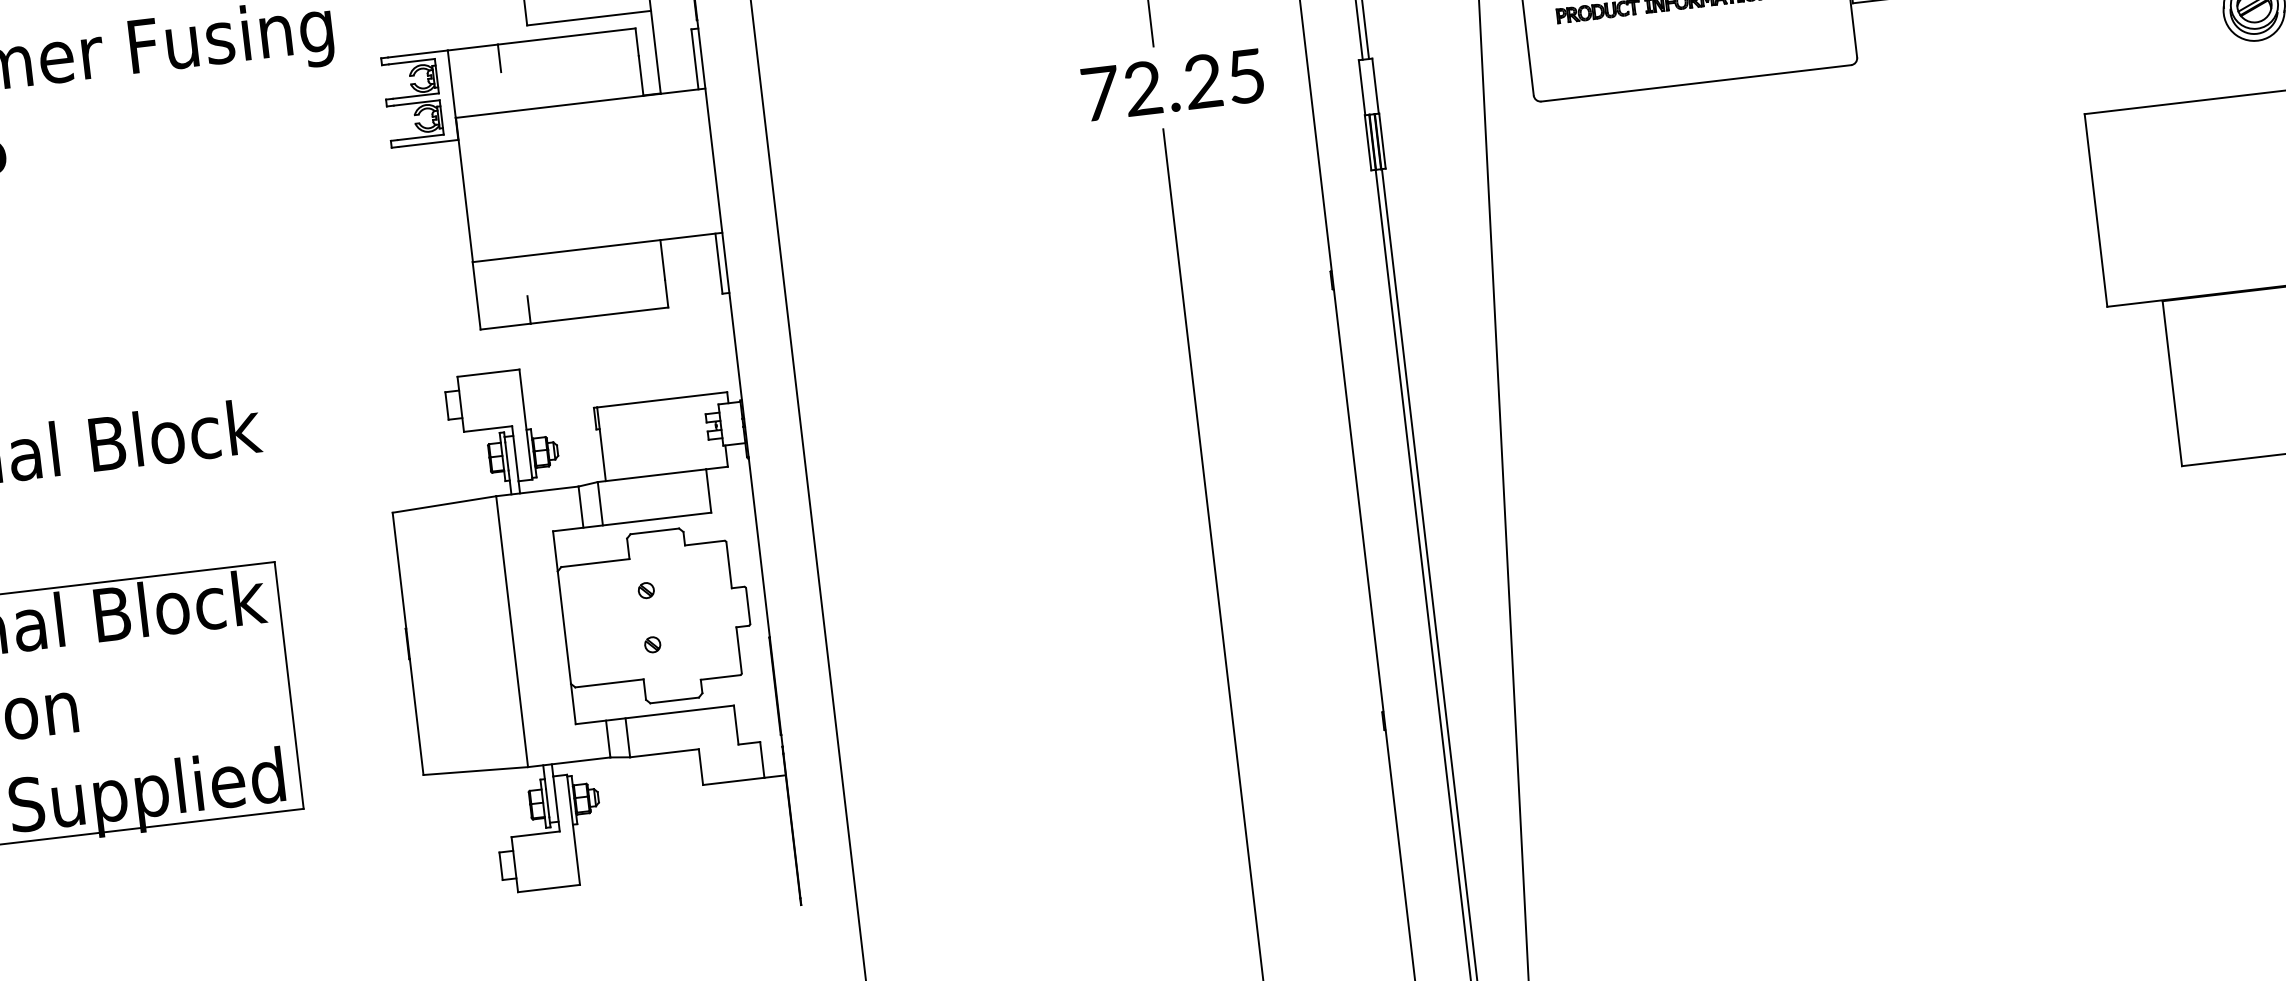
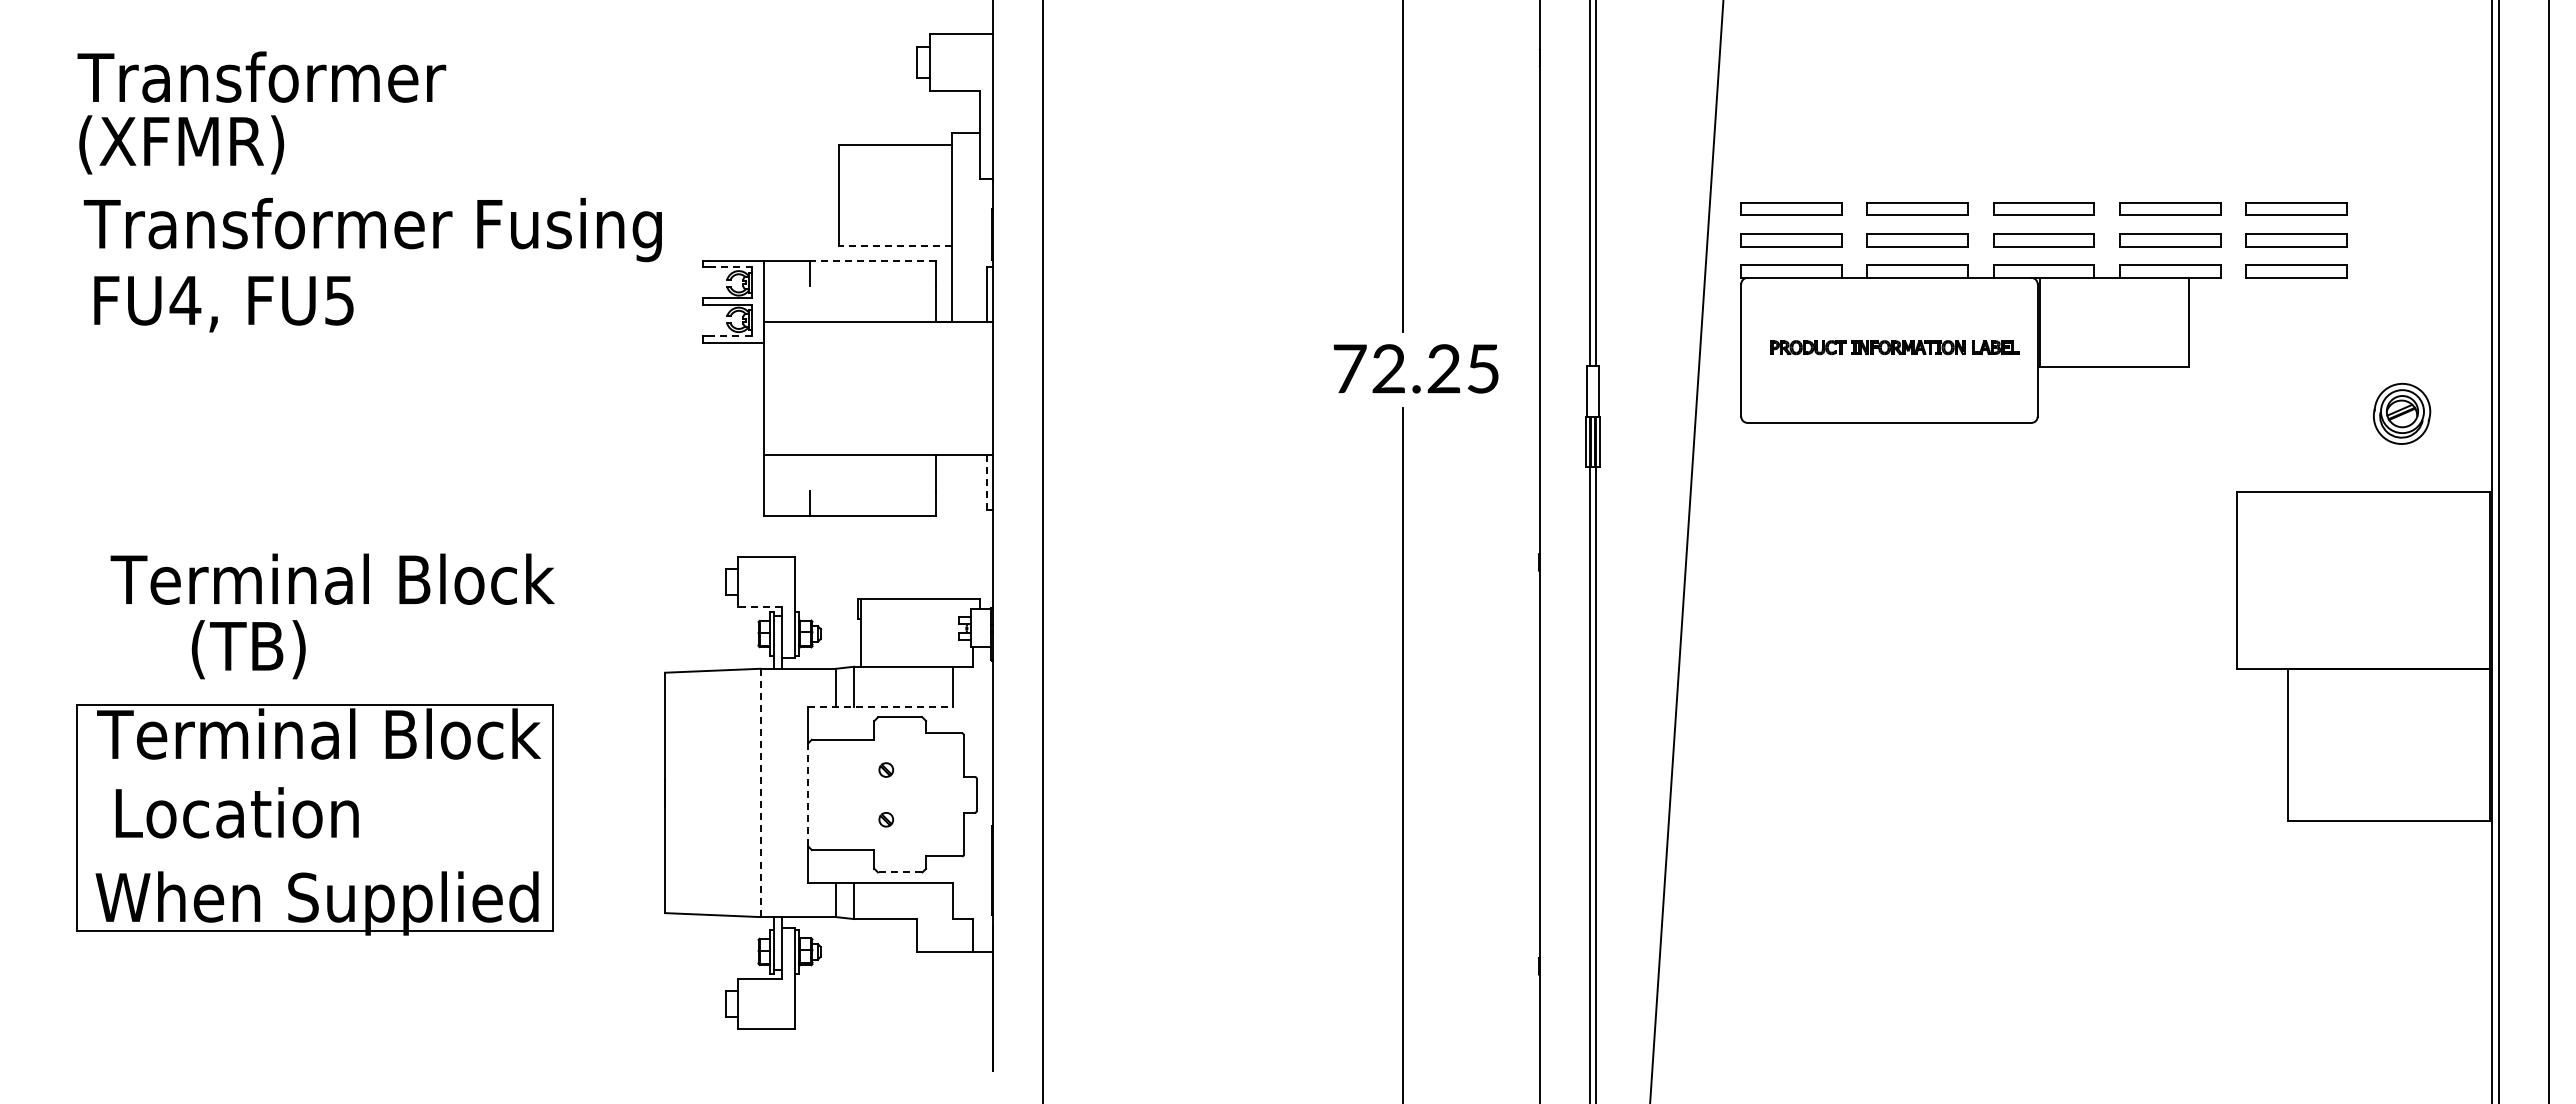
line: (589, 18) -> (895, 246), solid -> dashed
line: (566, 36) -> (872, 260), solid -> dashed
line: (411, 61) -> (730, 266), solid -> dashed
line: (419, 137) -> (729, 336), solid -> dashed
line: (718, 264) -> (986, 482), solid -> dashed
line: (487, 429) -> (759, 607), solid -> dashed
line: (631, 522) -> (880, 706), solid -> dashed
line: (564, 627) -> (808, 794), solid -> dashed
line: (512, 632) -> (760, 793), solid -> dashed
line: (673, 700) -> (899, 872), solid -> dashed

